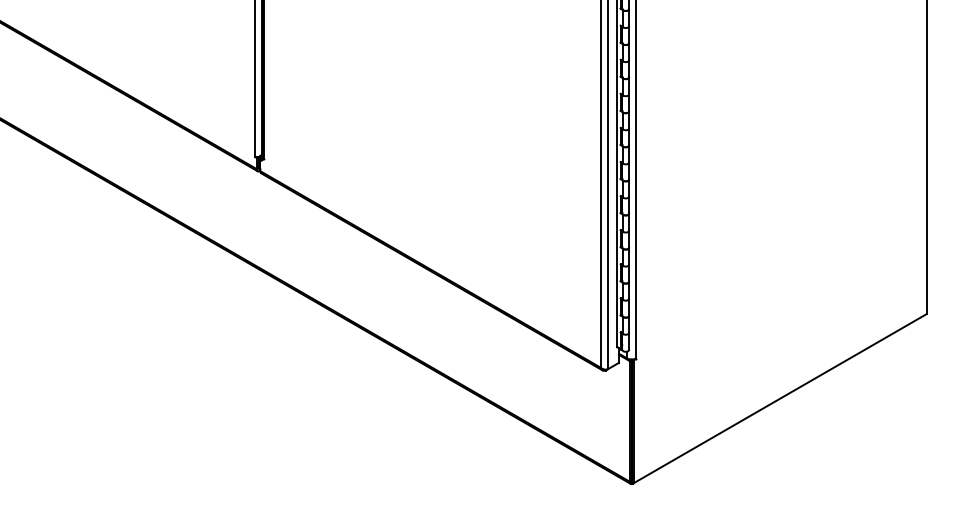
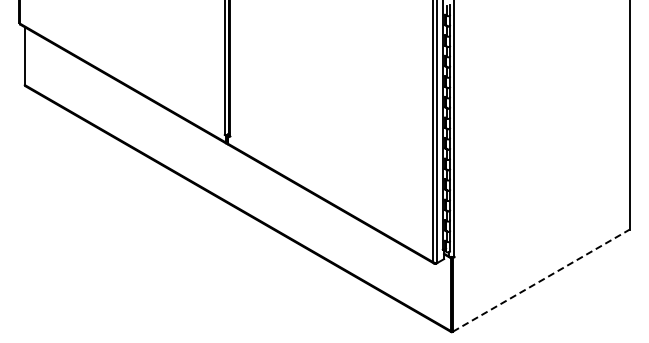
line: (780, 398) -> (541, 280), solid -> dashed

